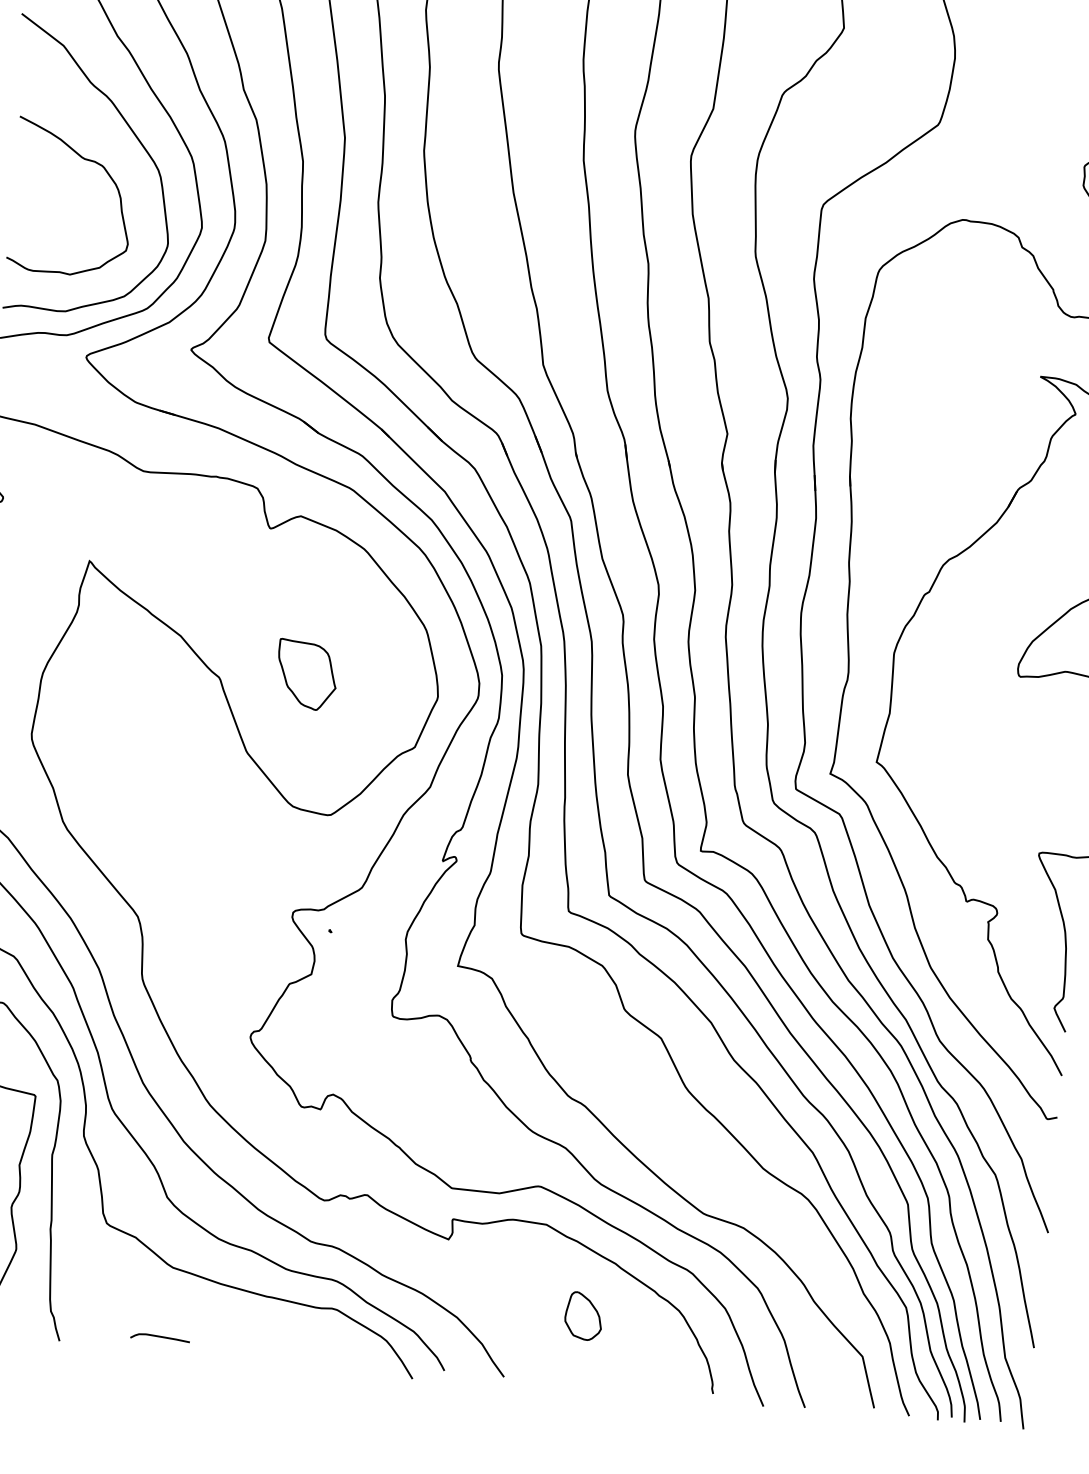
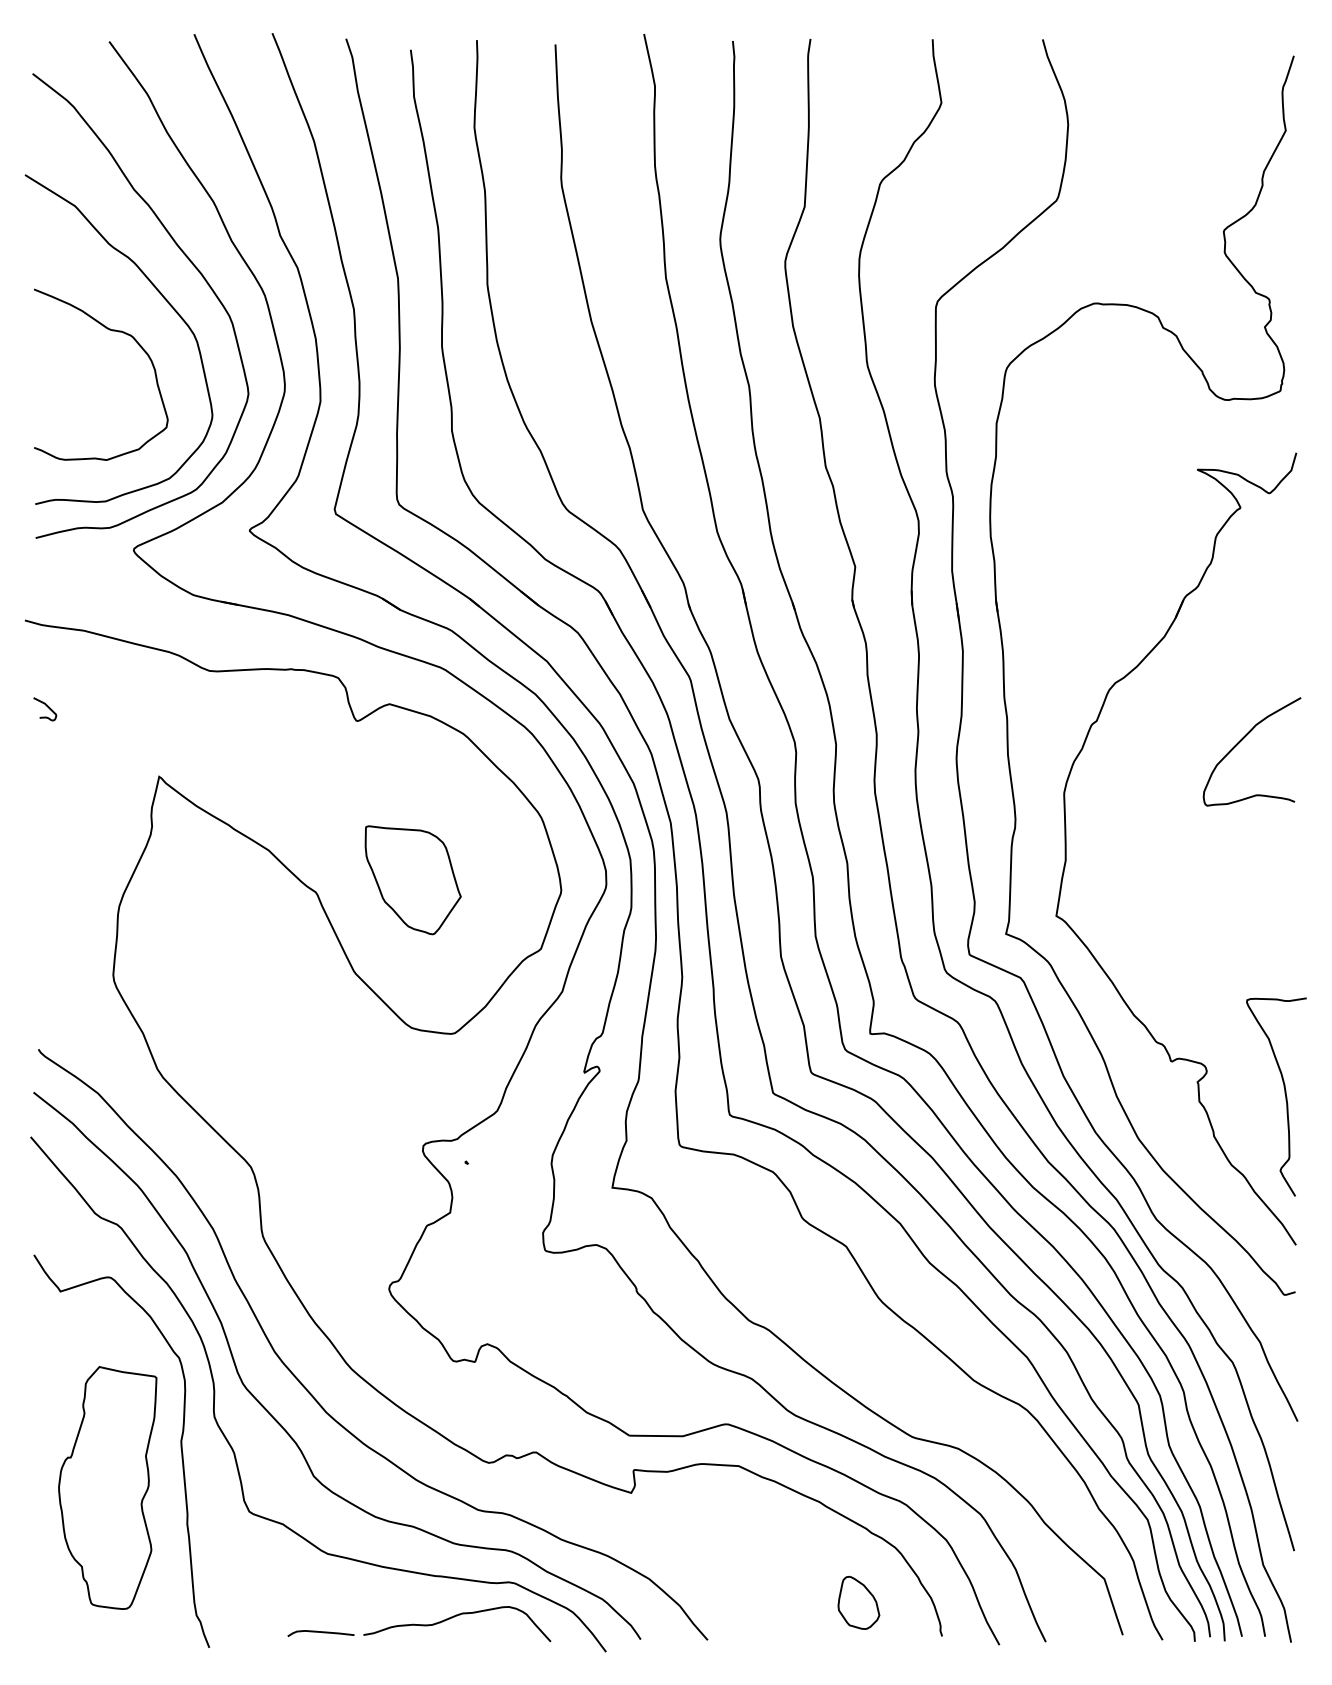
part: (306, 675) -> (412, 880), size x1.43
part: (583, 1315) -> (858, 1602), moved
curve: (280, 1335) -> (454, 1617), added

